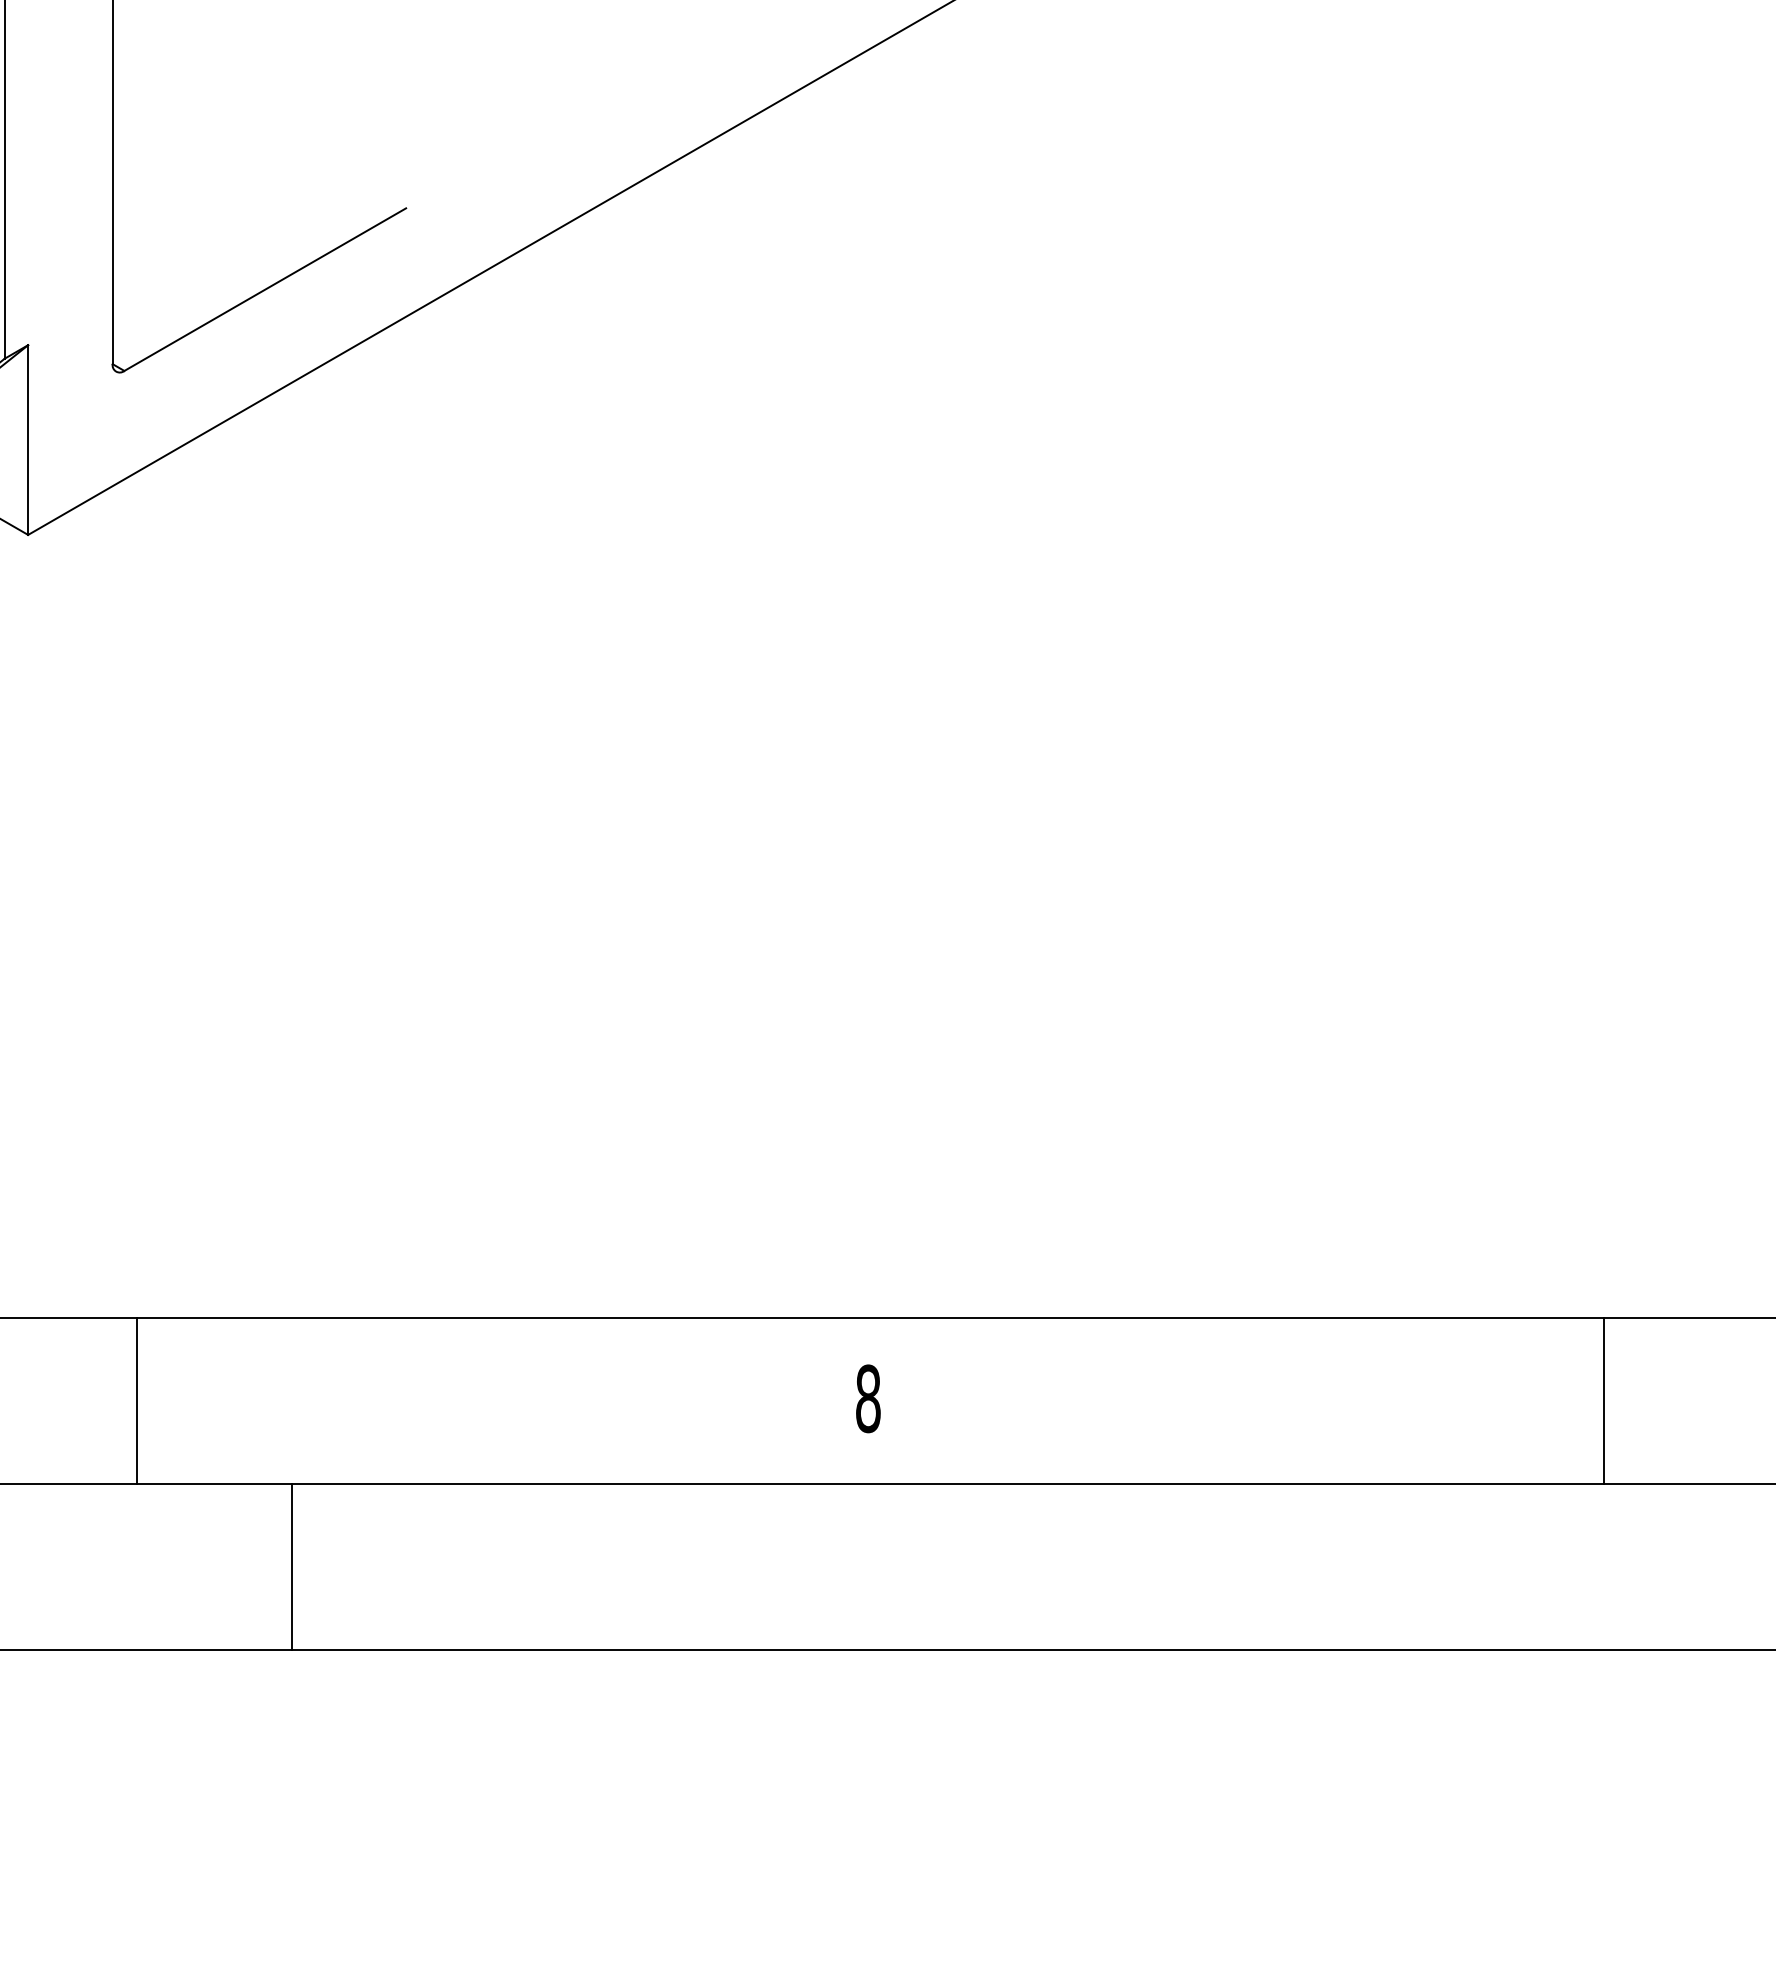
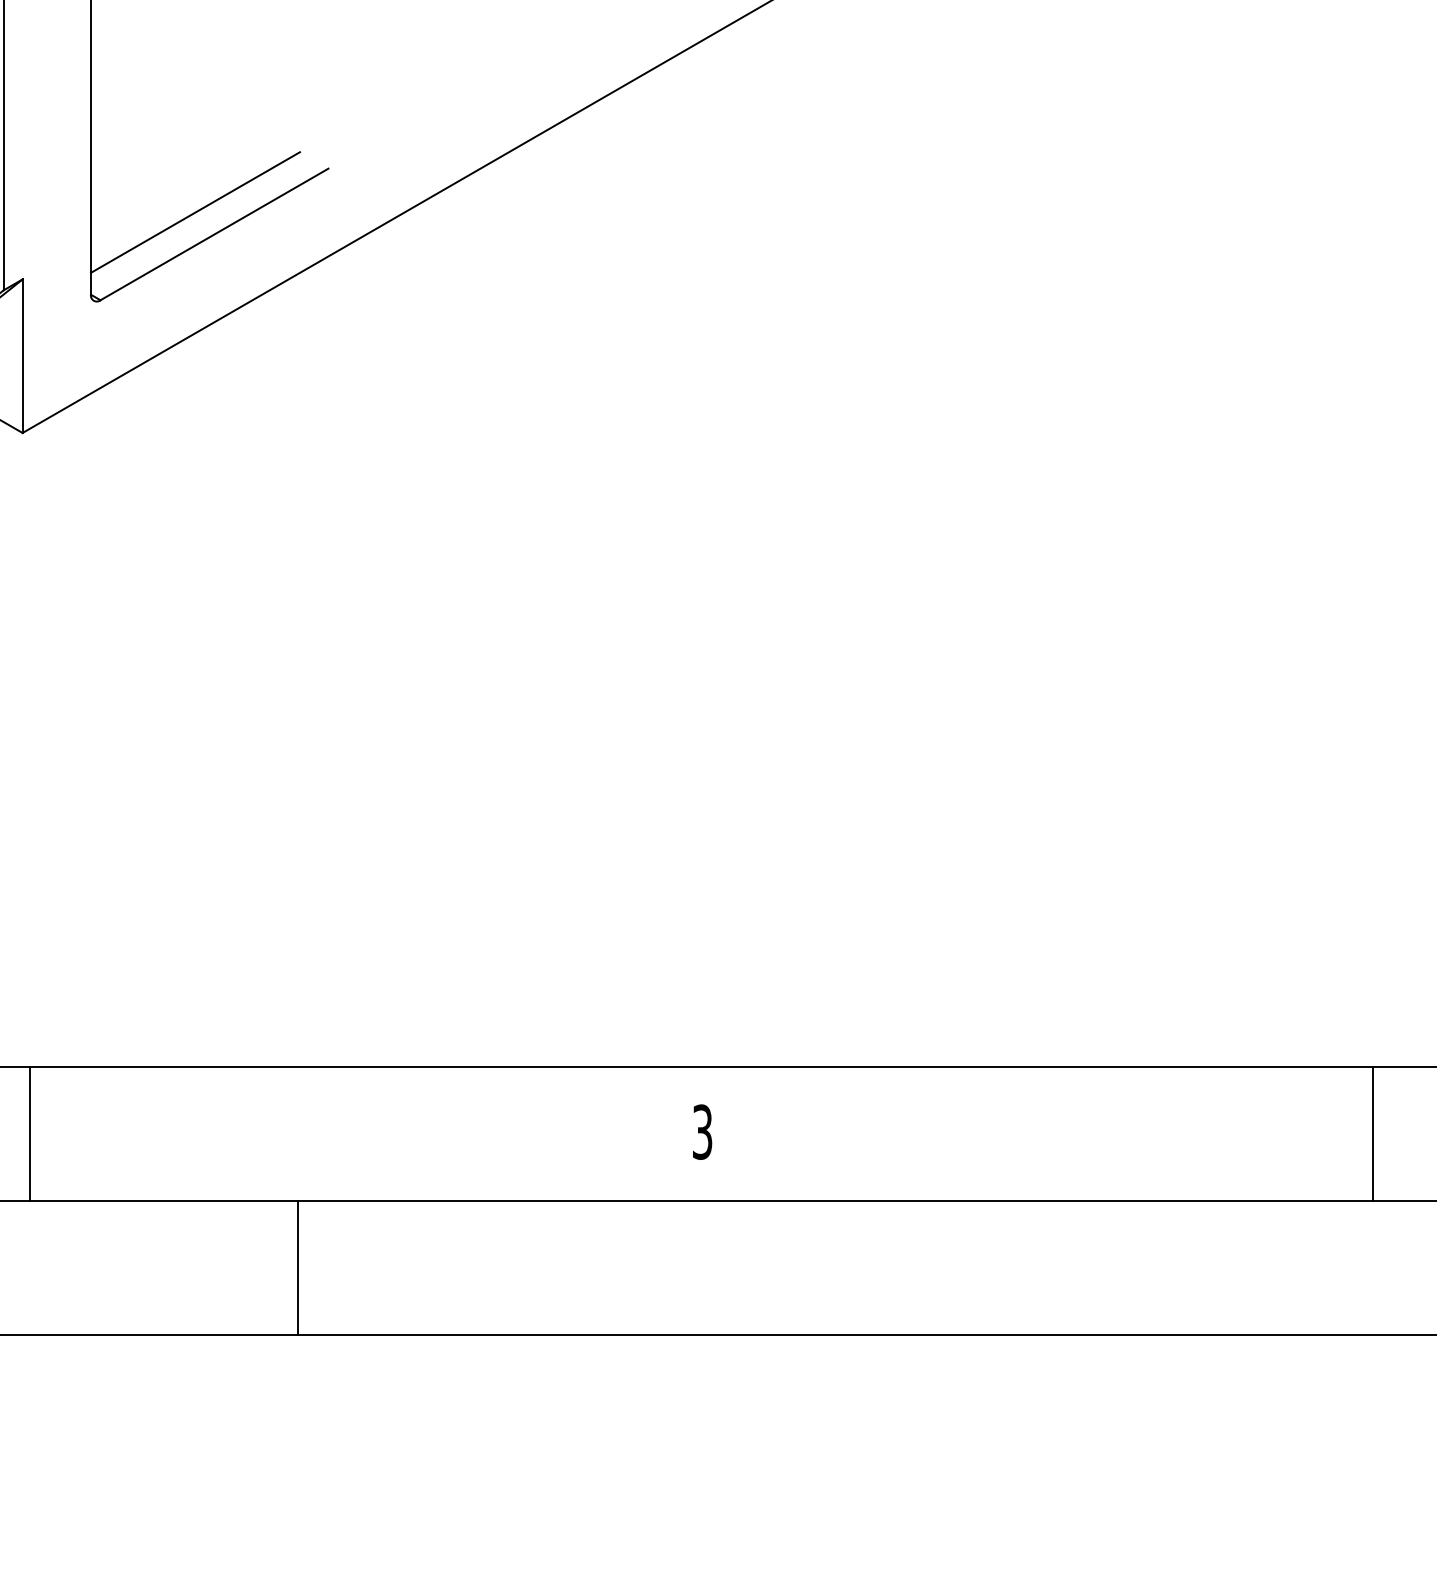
line: (241, 262) -> (195, 212), added
text: (868, 1398) -> (702, 1131), 8 -> 3
line: (136, 1400) -> (29, 1133), moved
line: (1604, 1400) -> (1373, 1133), moved
line: (292, 1567) -> (298, 1268), moved

